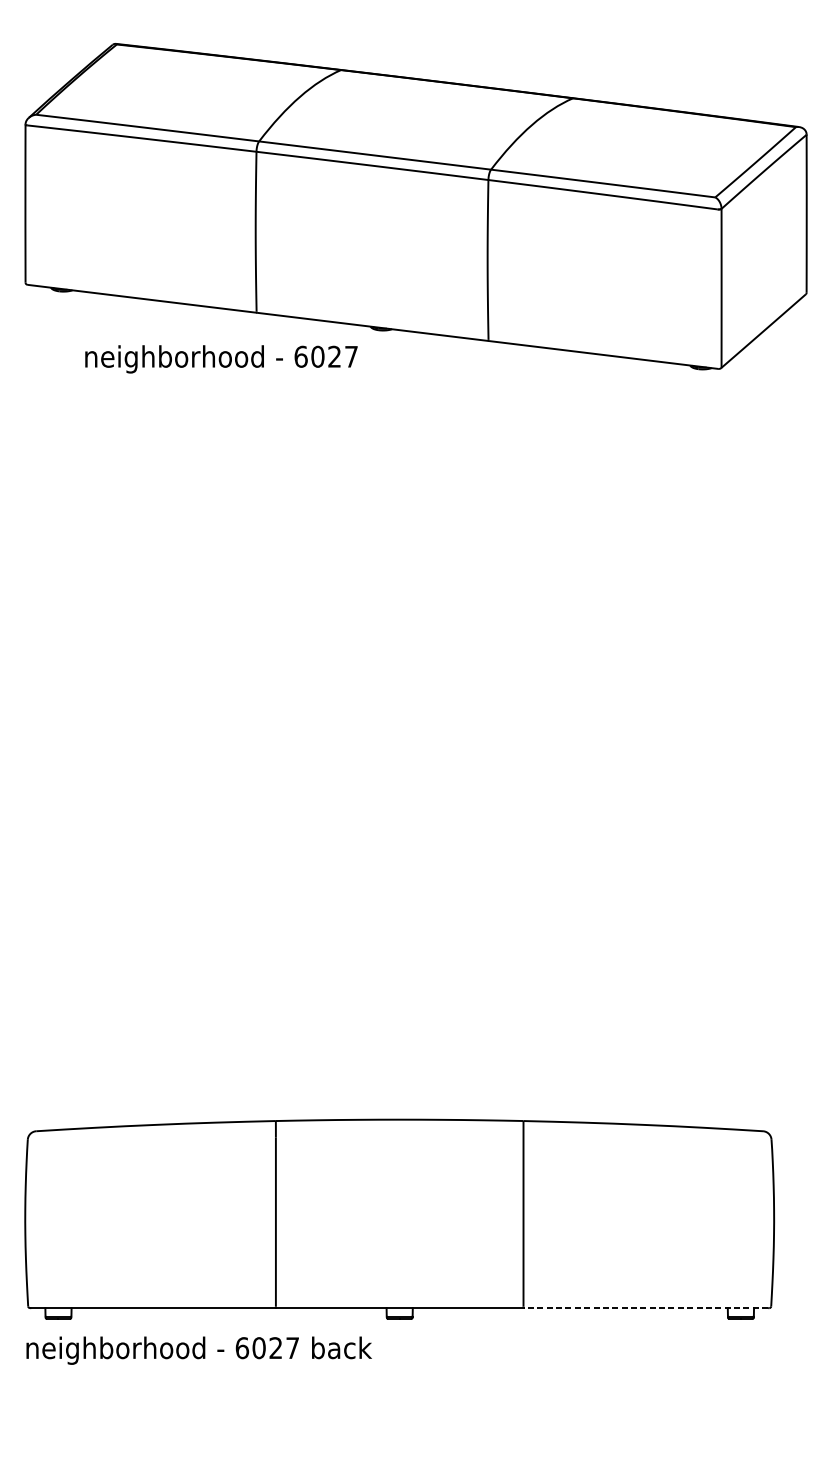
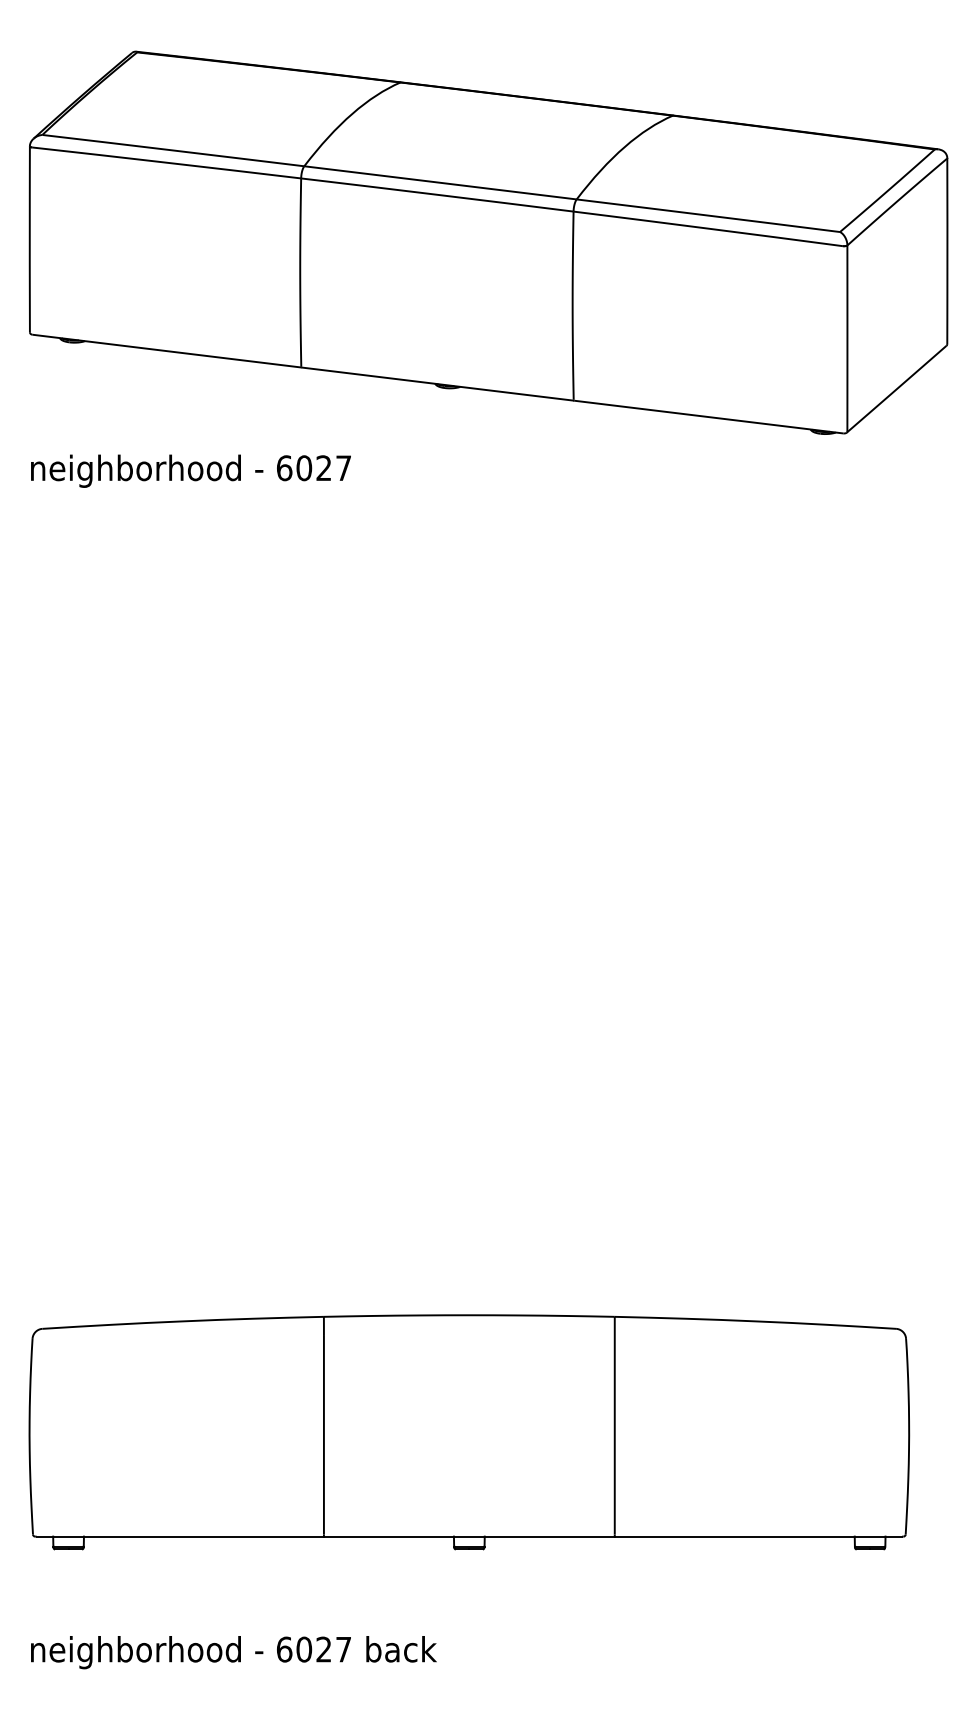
text: (221, 358) -> (190, 470), moved
line: (645, 1308) -> (758, 1536), dashed -> solid
text: (198, 1350) -> (233, 1652), moved

